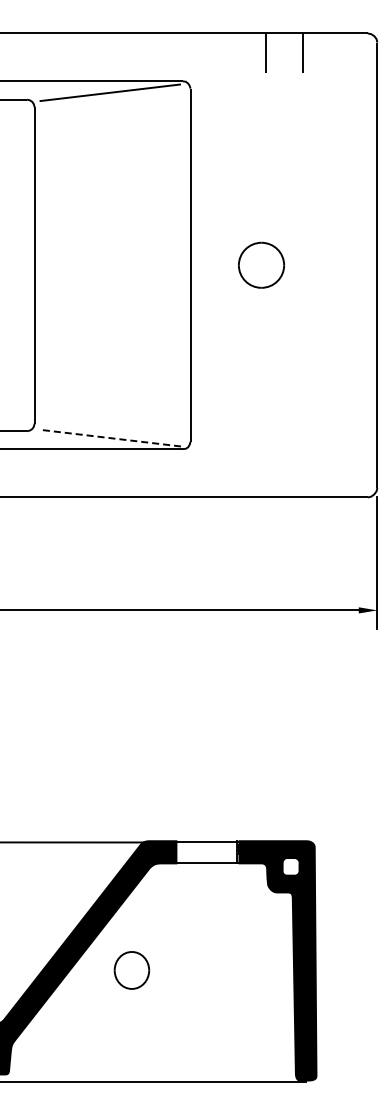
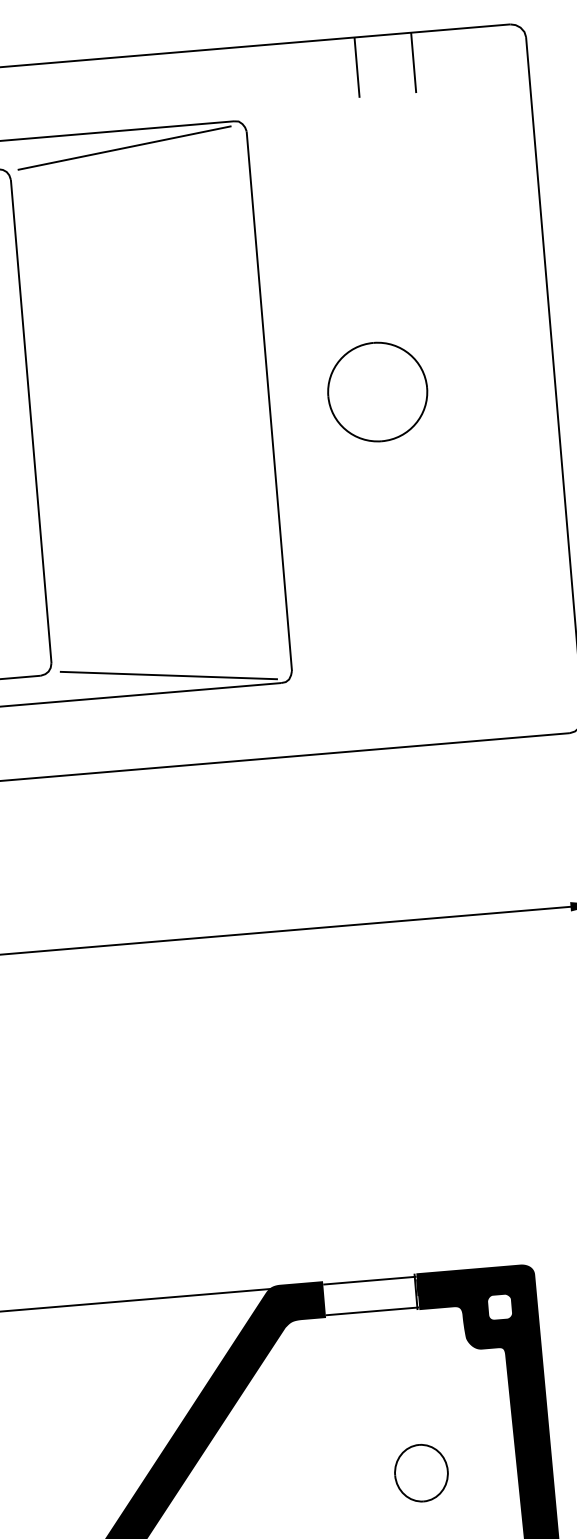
part: (261, 265) -> (377, 392), size x1.43
line: (109, 438) -> (167, 676), dashed -> solid
part: (131, 970) -> (420, 1473), moved

